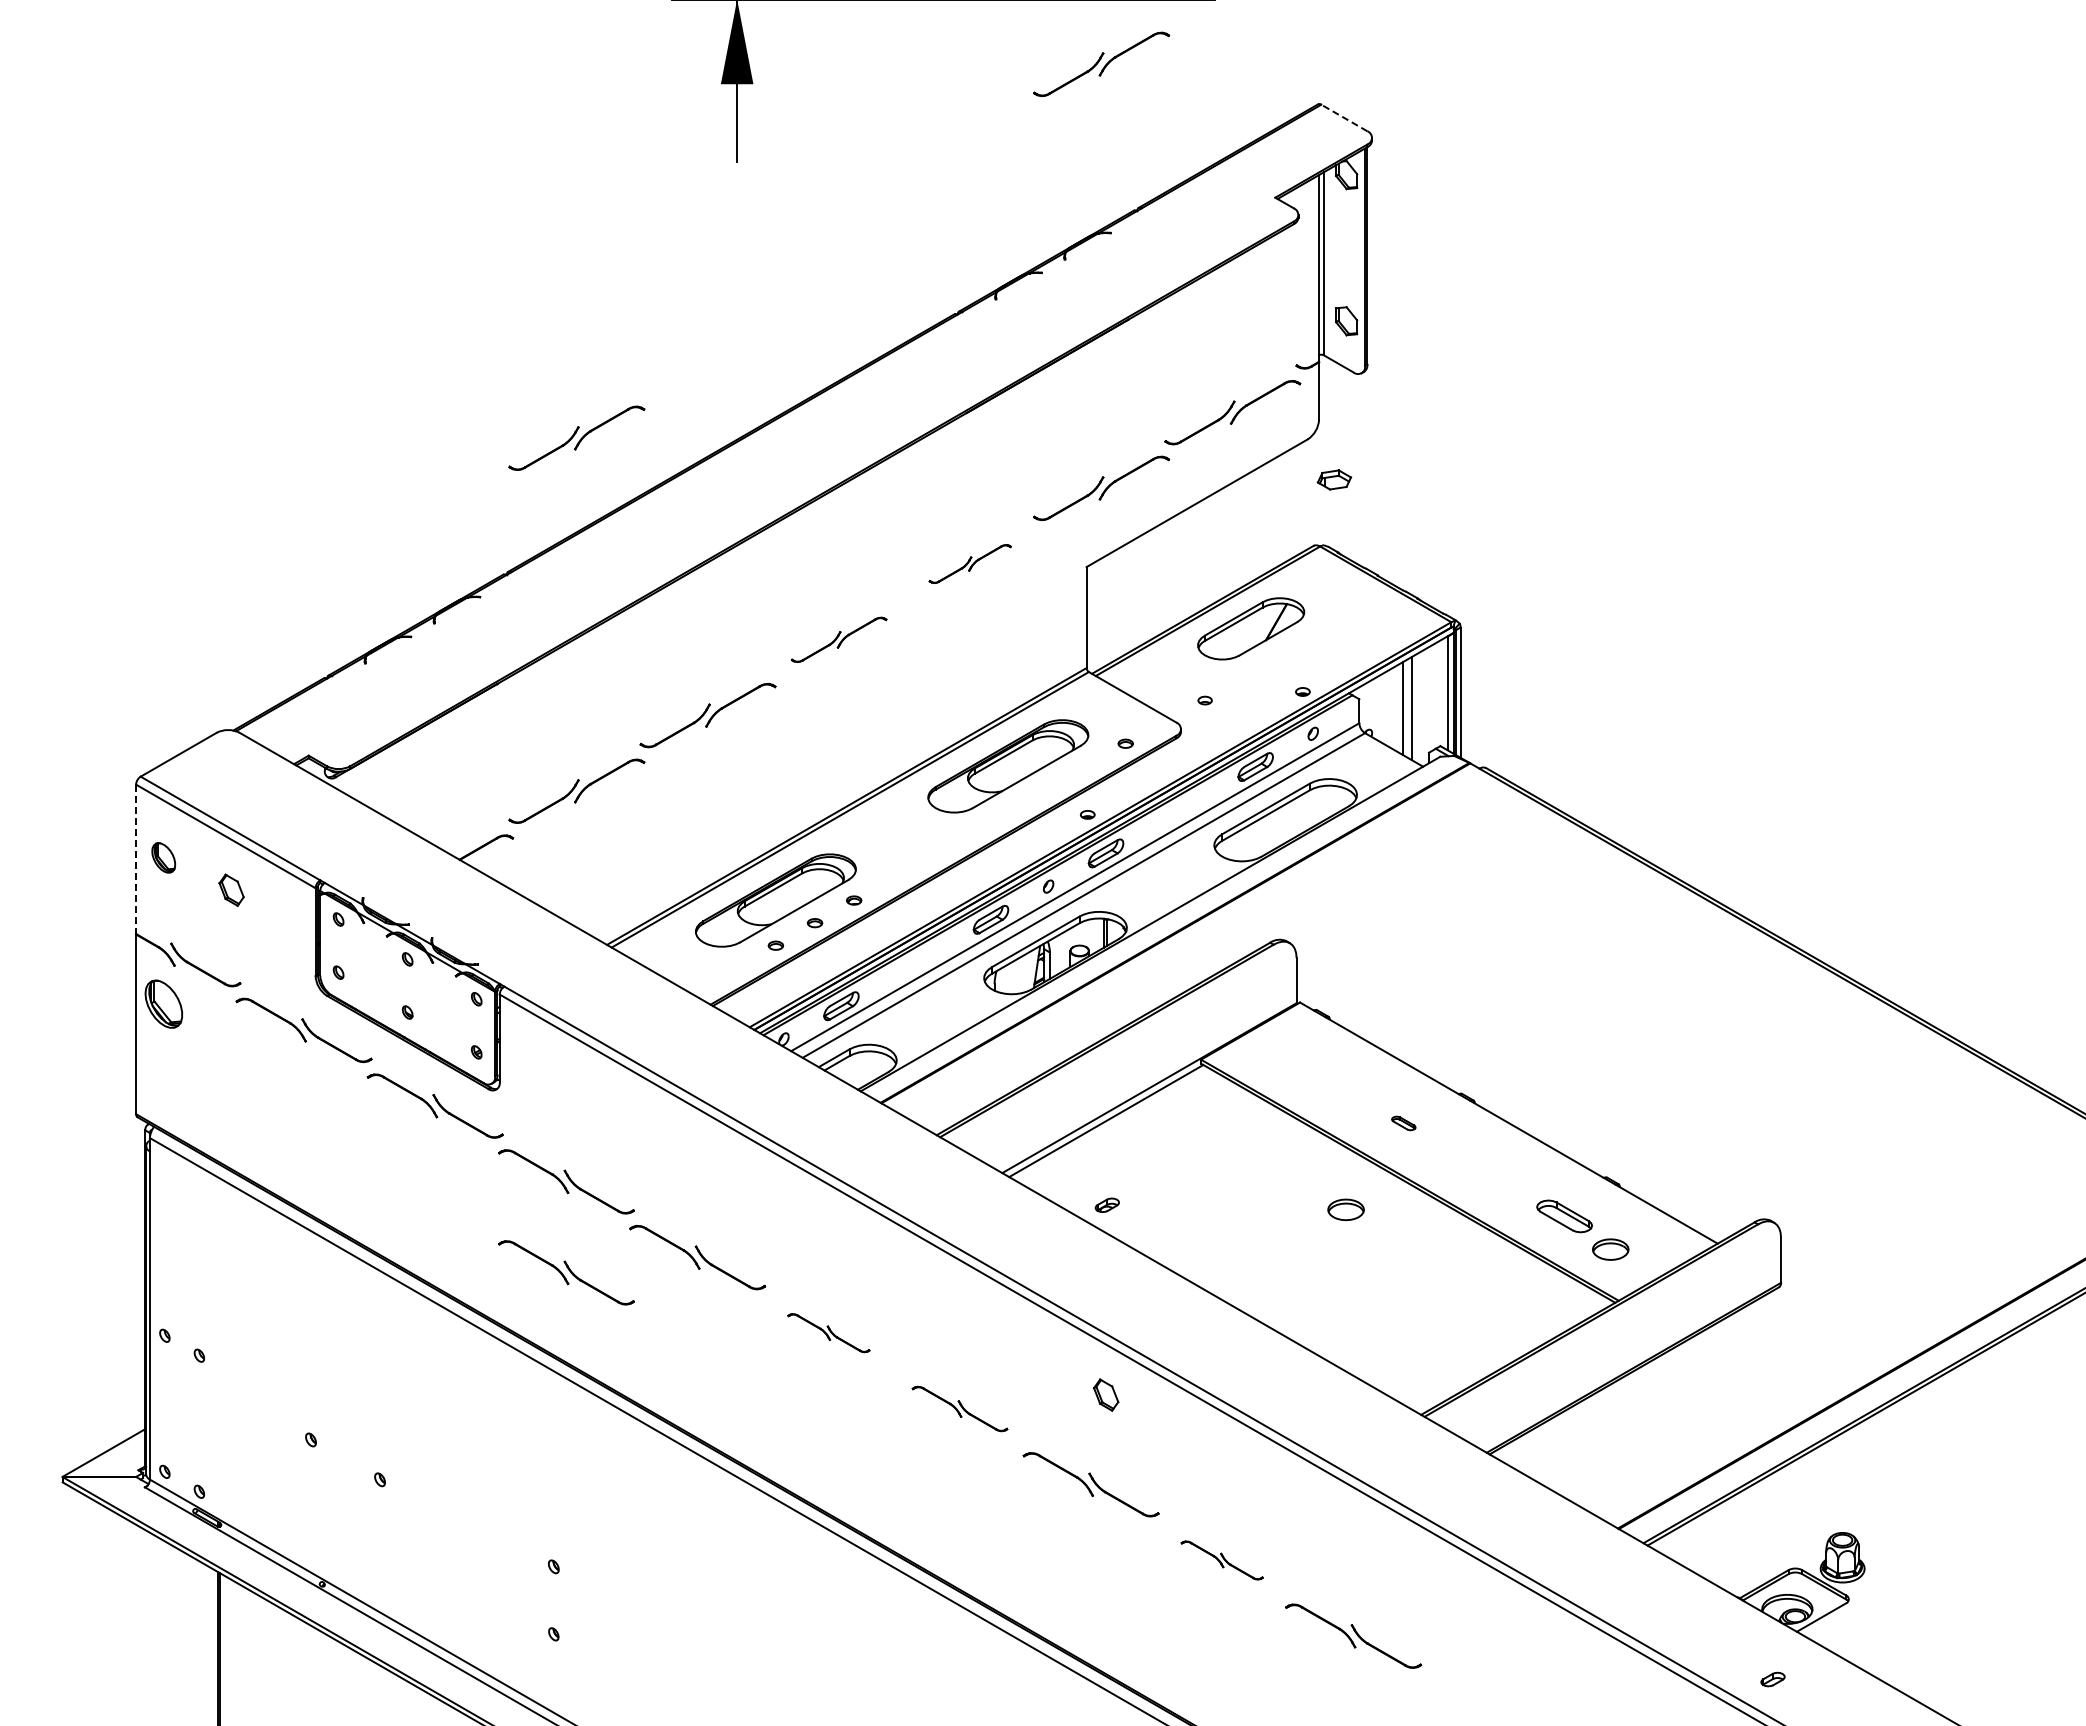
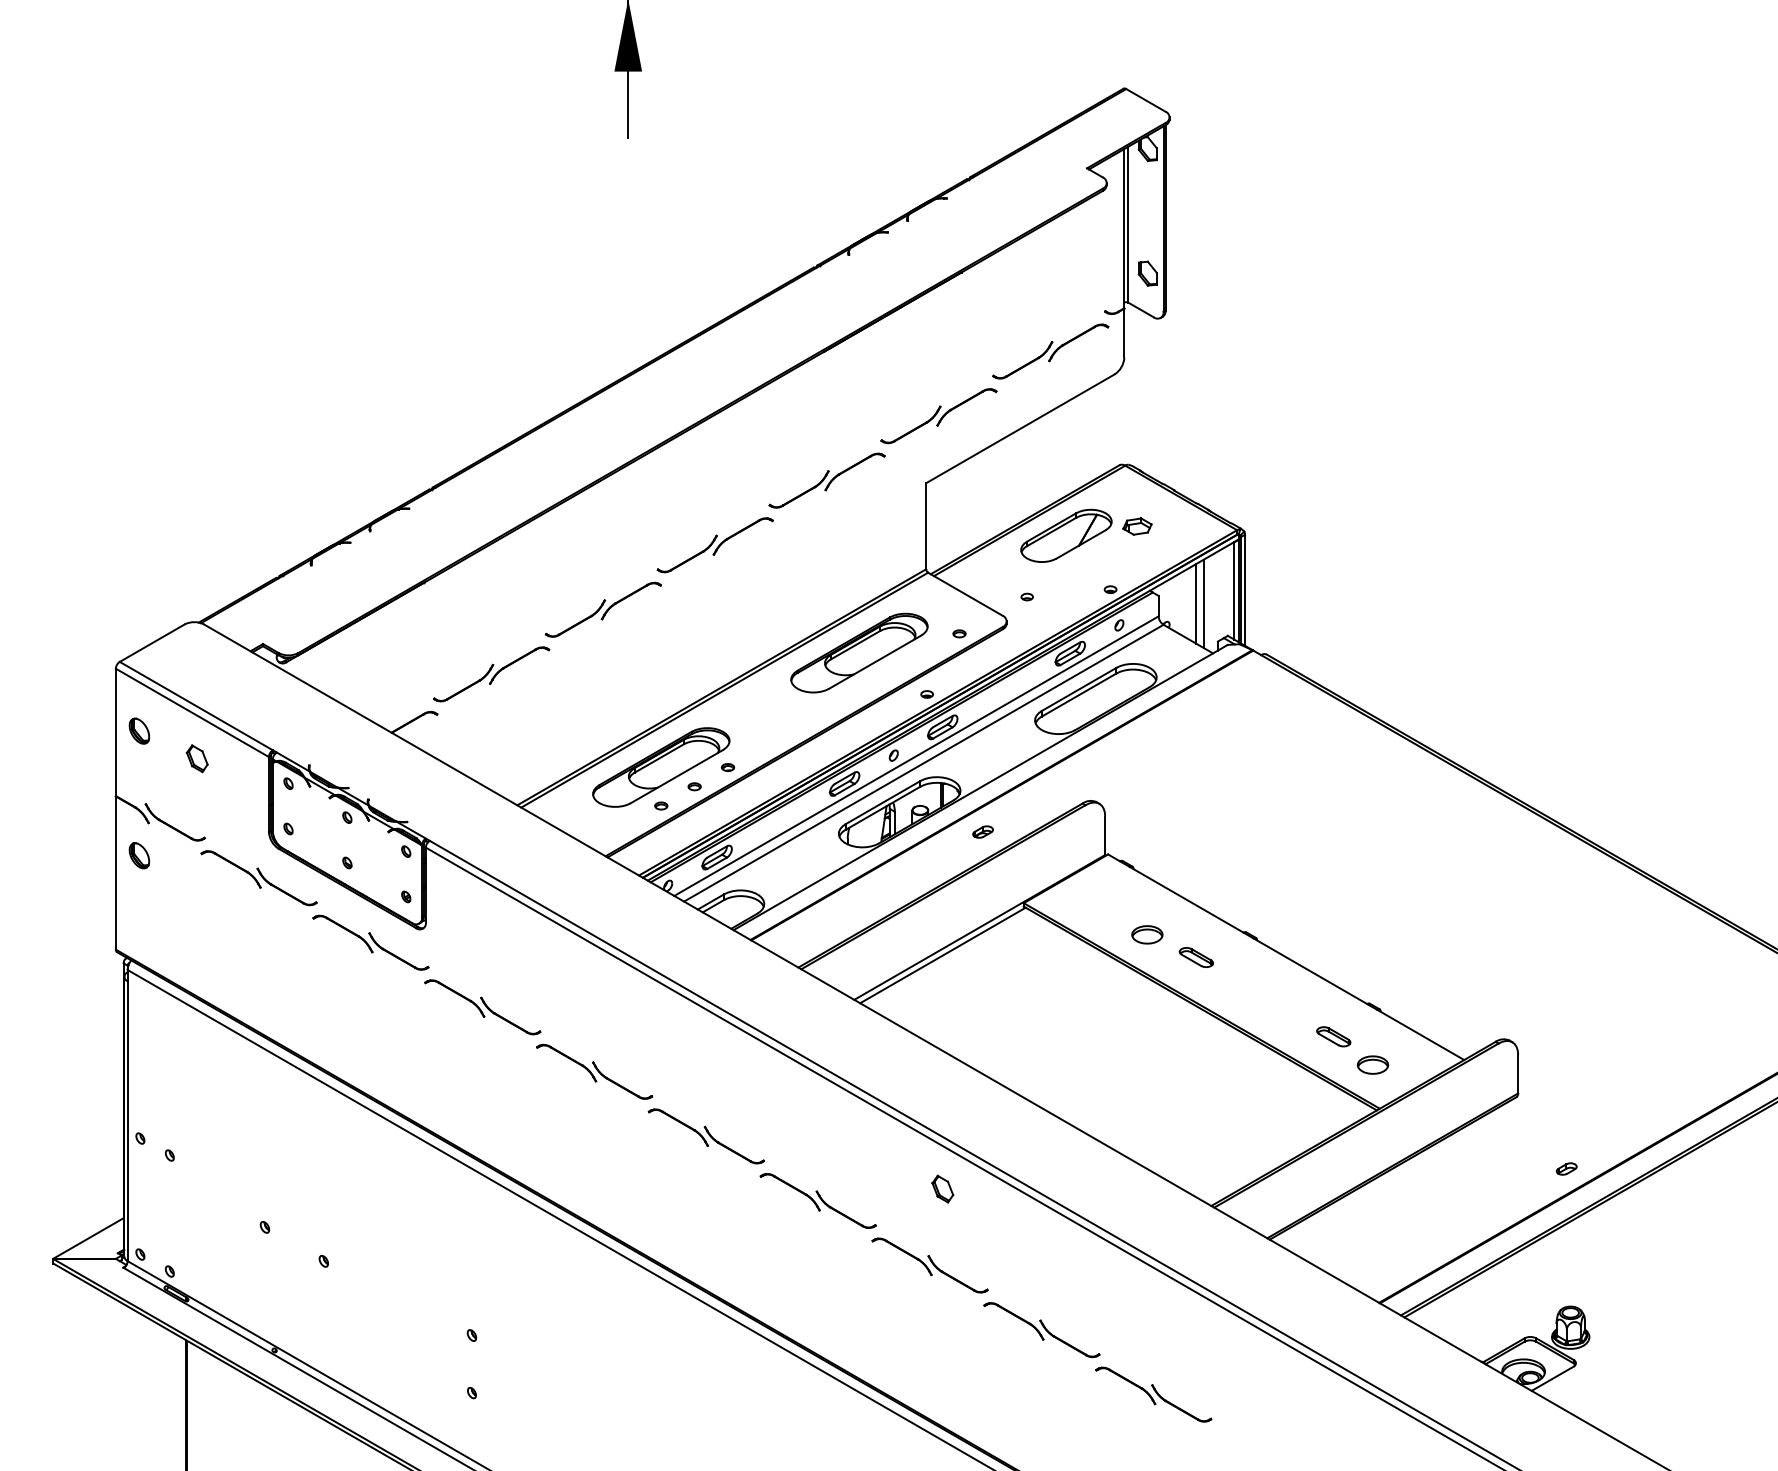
part: (1101, 63) -> (938, 53), removed
line: (1344, 117) -> (1146, 99), dashed -> solid
part: (576, 437) -> (491, 372), removed
part: (1334, 479) -> (1137, 526), moved
part: (969, 563) -> (826, 480), size x1.67
part: (838, 639) -> (714, 544), size x1.43
line: (136, 859) -> (116, 732), dashed -> solid
part: (163, 1003) -> (139, 855), size x0.62
part: (1403, 1123) -> (1196, 957), size x1.67
part: (1106, 1204) -> (982, 831), moved
part: (1345, 1209) -> (1146, 934), moved
part: (1564, 1216) -> (1333, 1036), size x0.71
part: (566, 1272) -> (482, 1084), removed
part: (828, 1332) -> (706, 1135), size x1.67
part: (959, 1408) -> (817, 1200), size x1.43
part: (1221, 1560) -> (1041, 1330), size x1.67
part: (1772, 1679) -> (1566, 1168), moved

